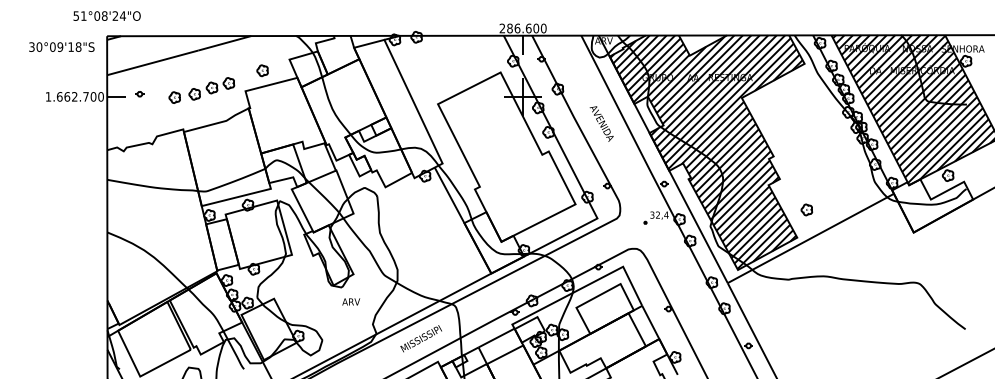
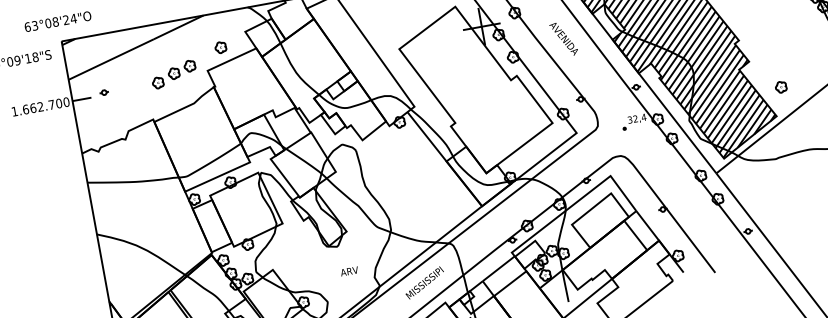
text: (79, 15) -> (30, 26), 51°08'24"O -> 63°08'24"O
part: (174, 97) -> (138, 89), removed
text: (351, 301) -> (349, 270), moved

